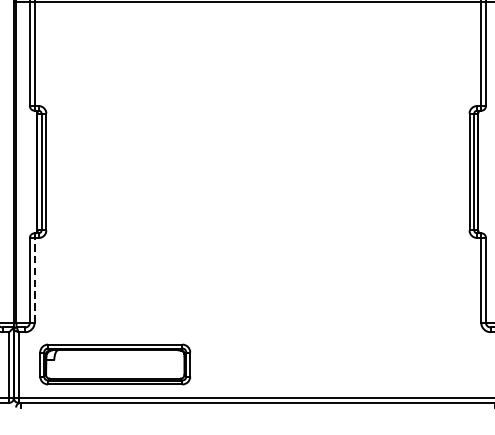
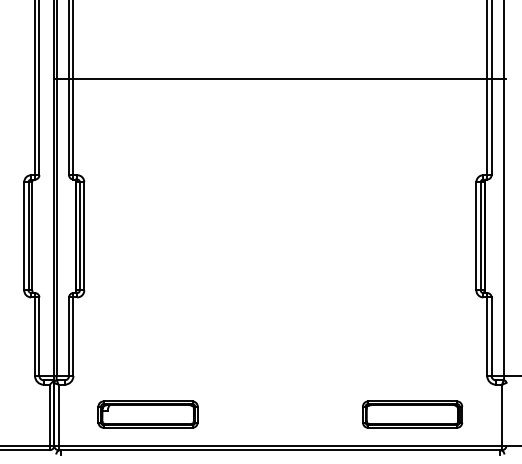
line: (34, 278) -> (73, 334), dashed -> solid
part: (114, 364) -> (147, 414), size x0.71
part: (400, 364) -> (412, 414), added

